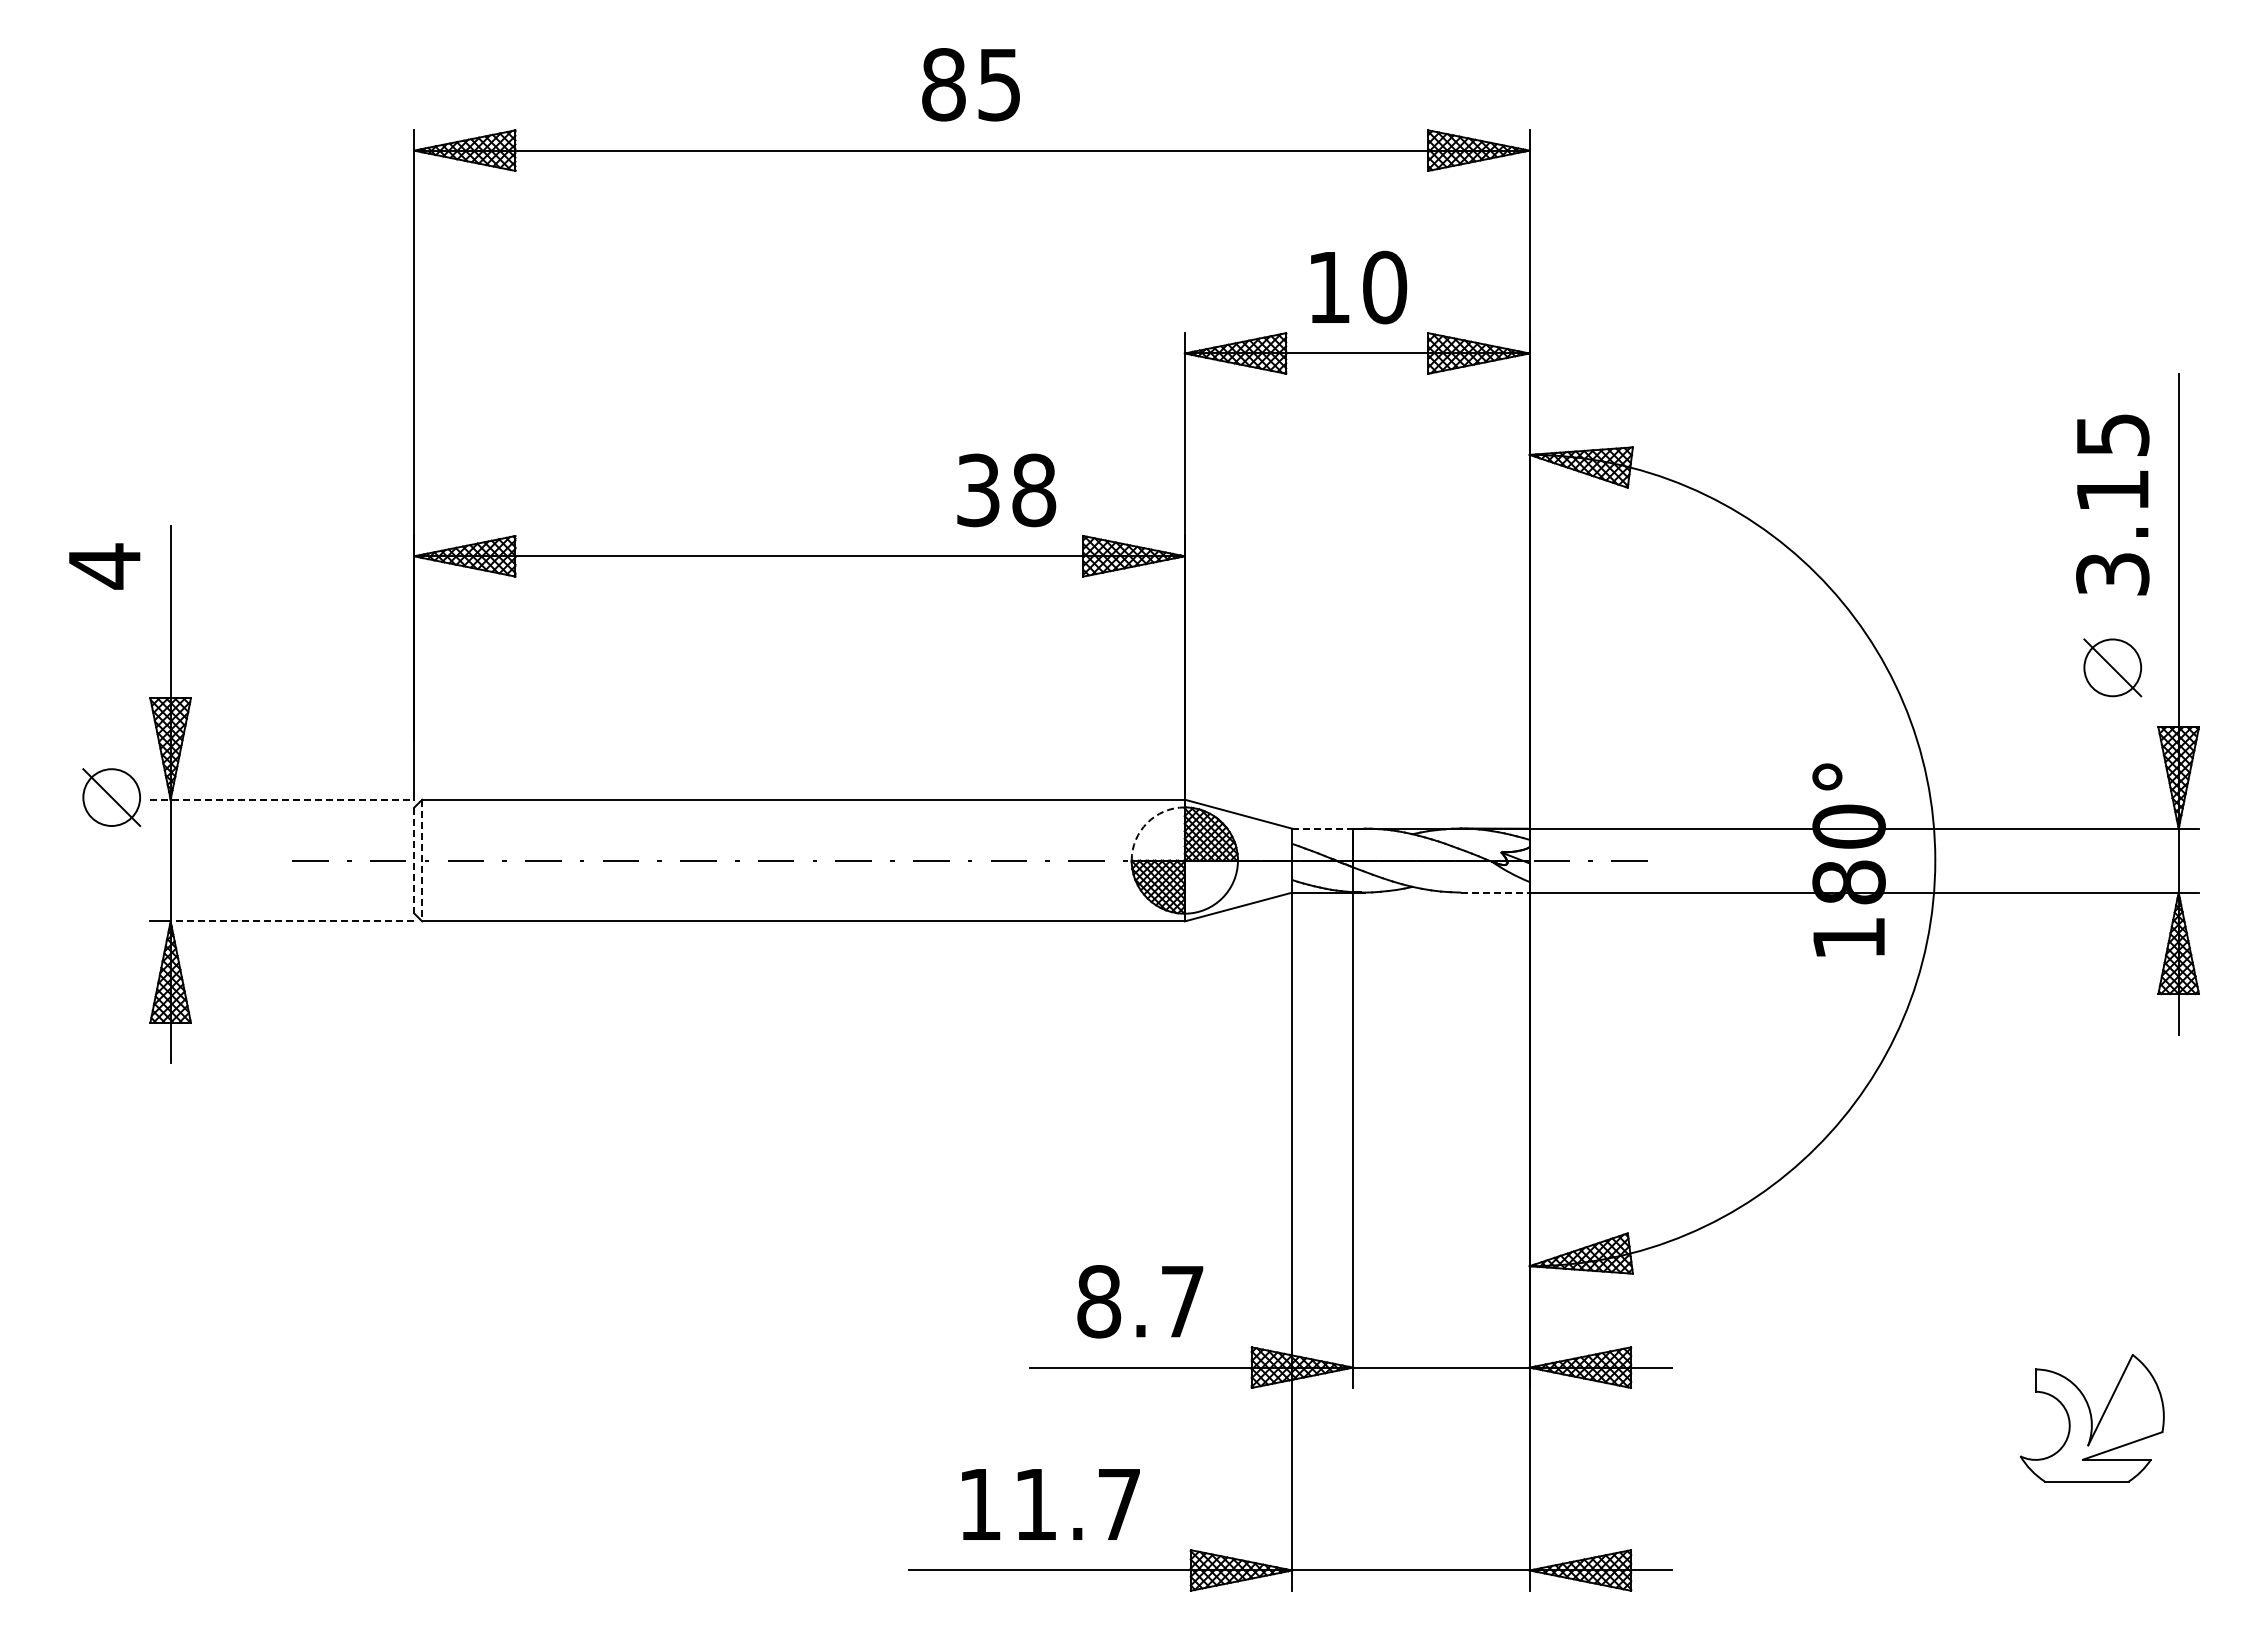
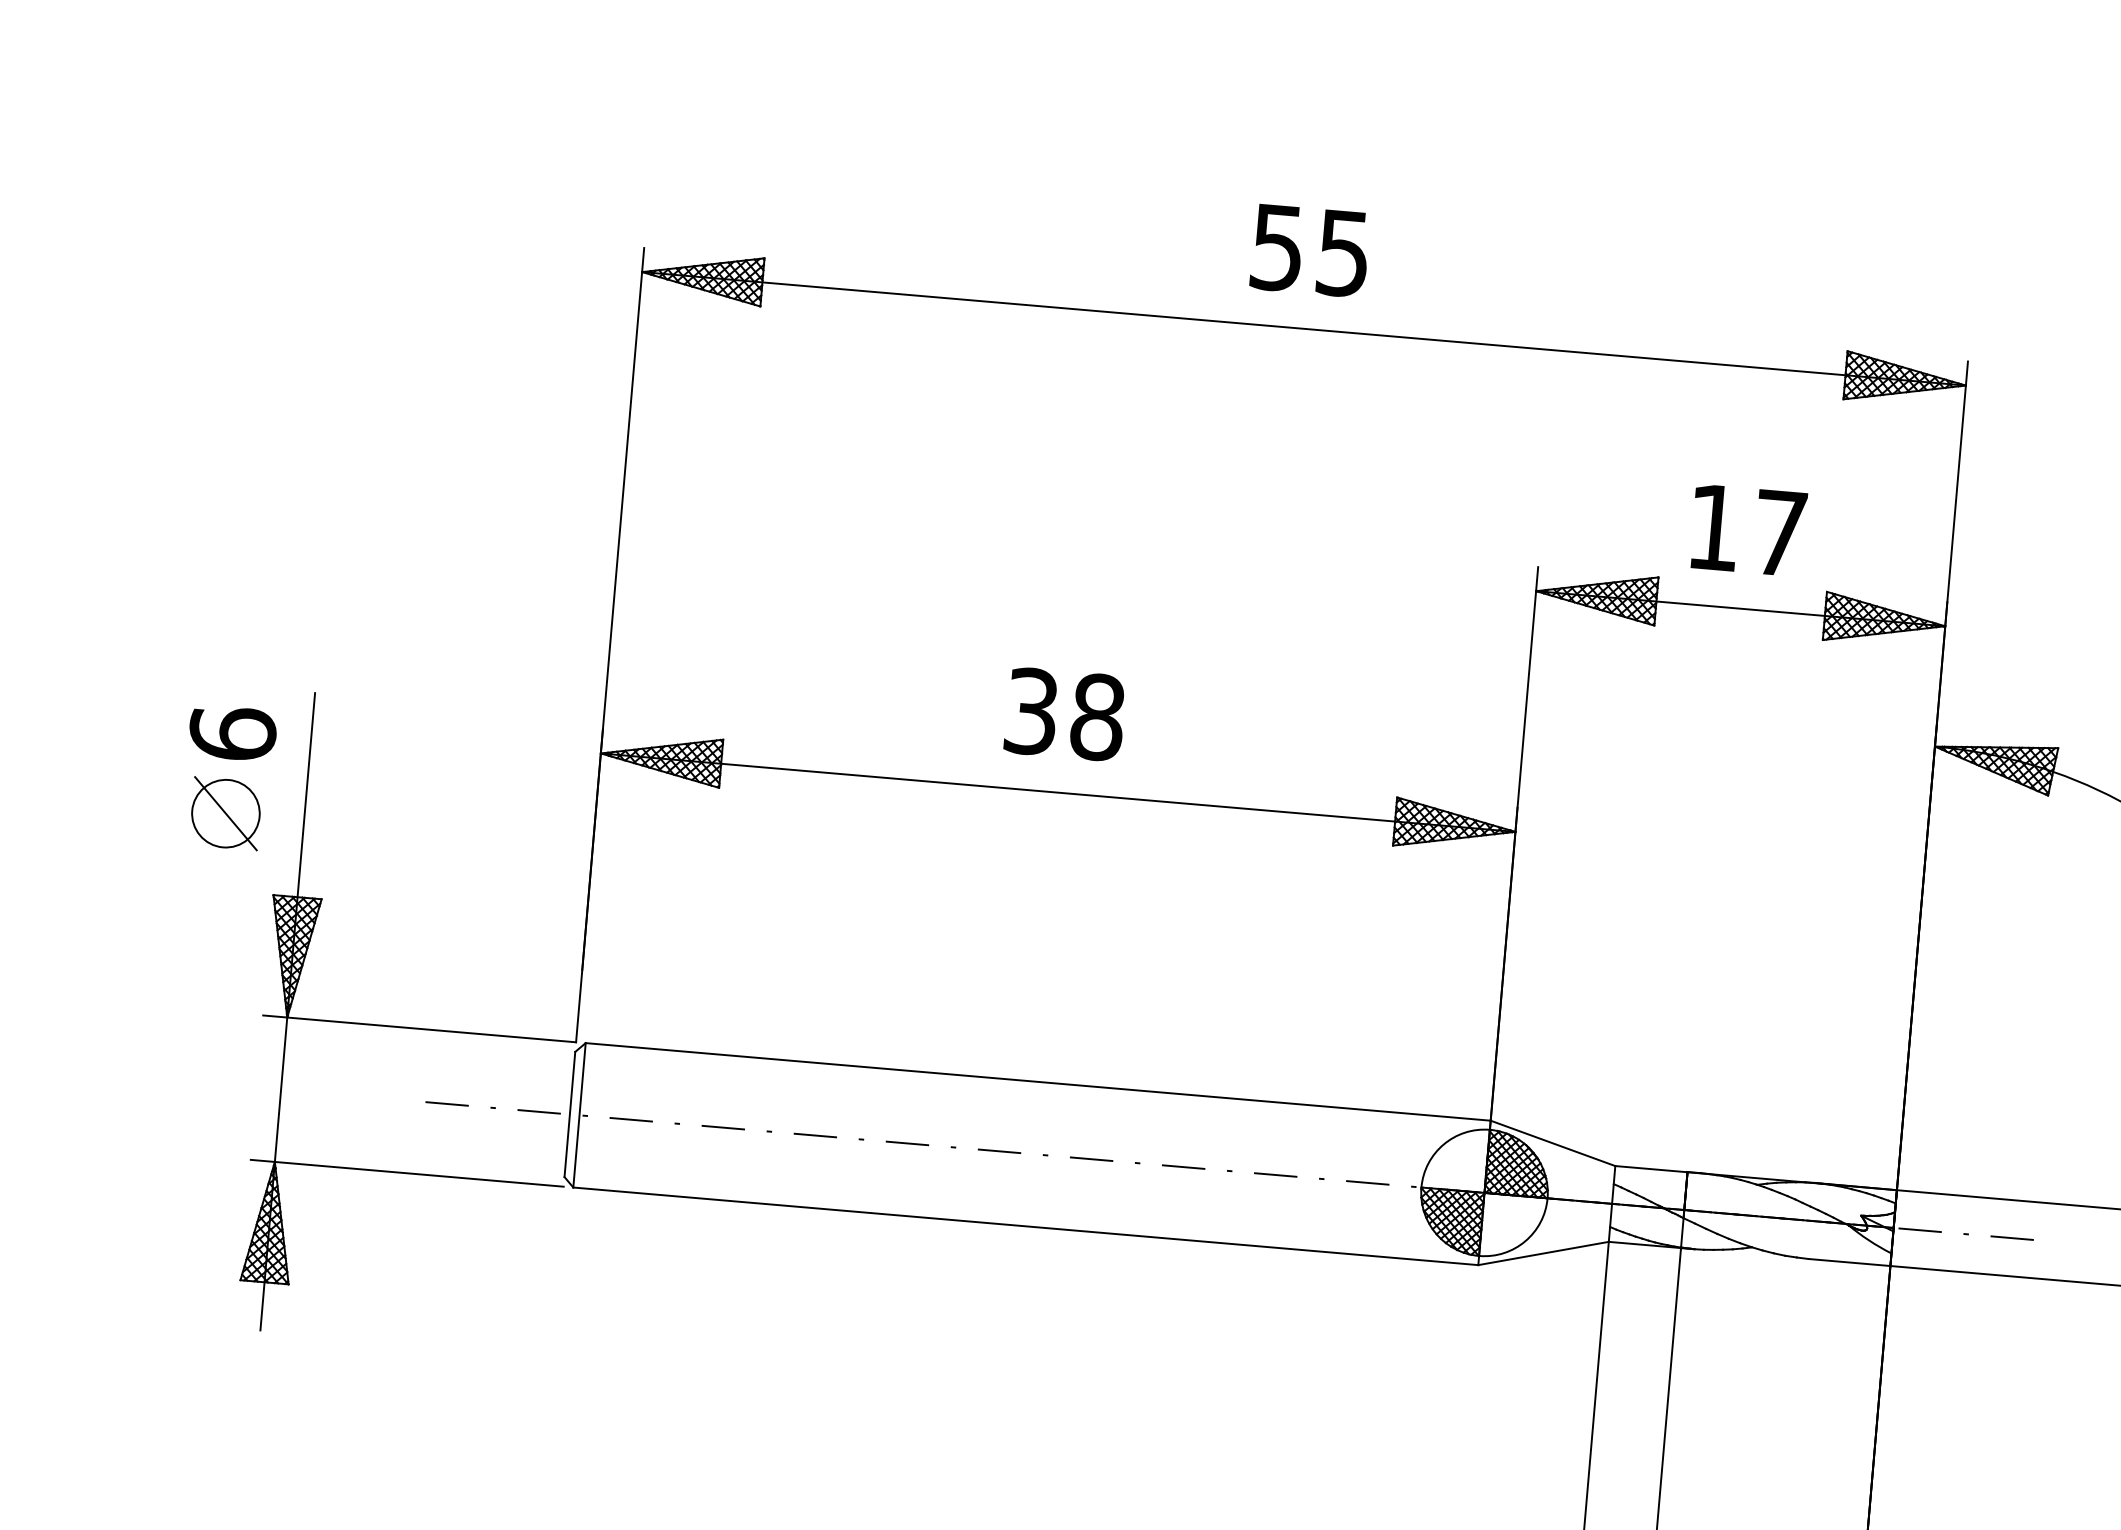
text: (943, 84) -> (1277, 247), 85 -> 55
text: (1385, 287) -> (1780, 533), 10 -> 17
text: (1006, 490) -> (1064, 714), moved
text: (104, 566) -> (232, 734), 4 -> 6
part: (111, 797) -> (225, 813), moved
line: (282, 799) -> (419, 1028), dashed -> solid
arc: (1147, 822) -> (1444, 1143), dashed -> solid
line: (1323, 828) -> (1652, 1168), dashed -> solid
line: (414, 860) -> (570, 1114), dashed -> solid
line: (422, 860) -> (579, 1115), dashed -> solid
line: (1495, 892) -> (1849, 1262), dashed -> solid
line: (292, 921) -> (419, 1174), dashed -> solid

